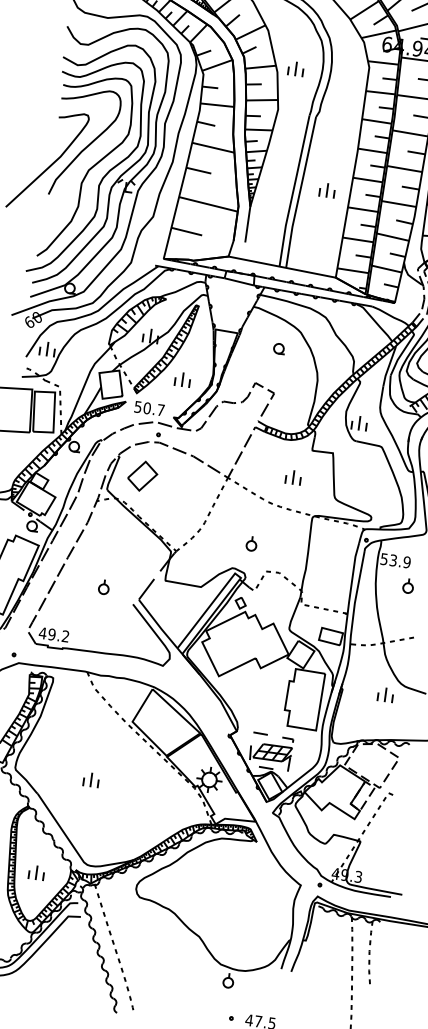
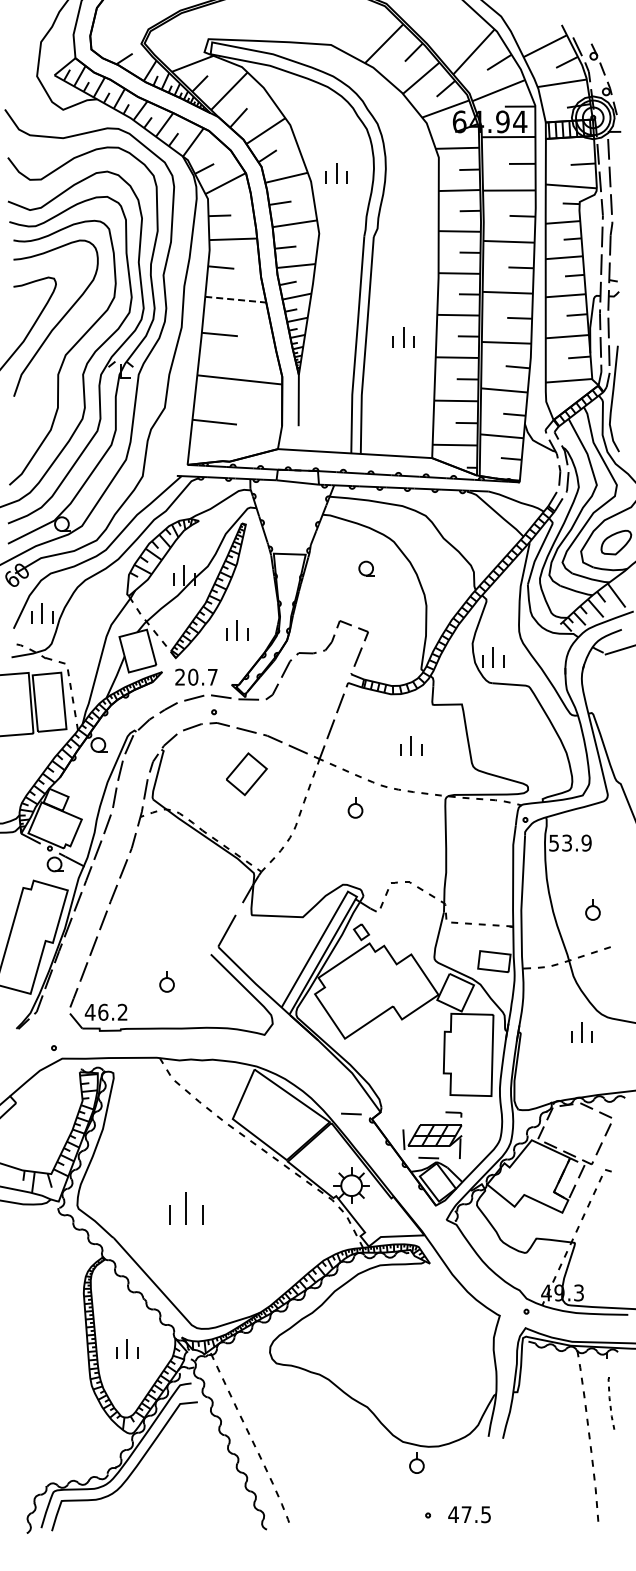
line: (213, 147) -> (235, 299), solid -> dashed
text: (137, 406) -> (179, 676), 50.7 -> 20.7
part: (142, 476) -> (246, 774), moved
part: (251, 543) -> (355, 807), moved
part: (408, 585) -> (592, 909), moved
part: (103, 586) -> (166, 981), moved
text: (52, 634) -> (103, 1011), 49.2 -> 46.2
line: (260, 733) -> (351, 1113), moved
part: (91, 780) -> (186, 1208), size x1.6
part: (370, 957) -> (611, 1403), size x0.7

